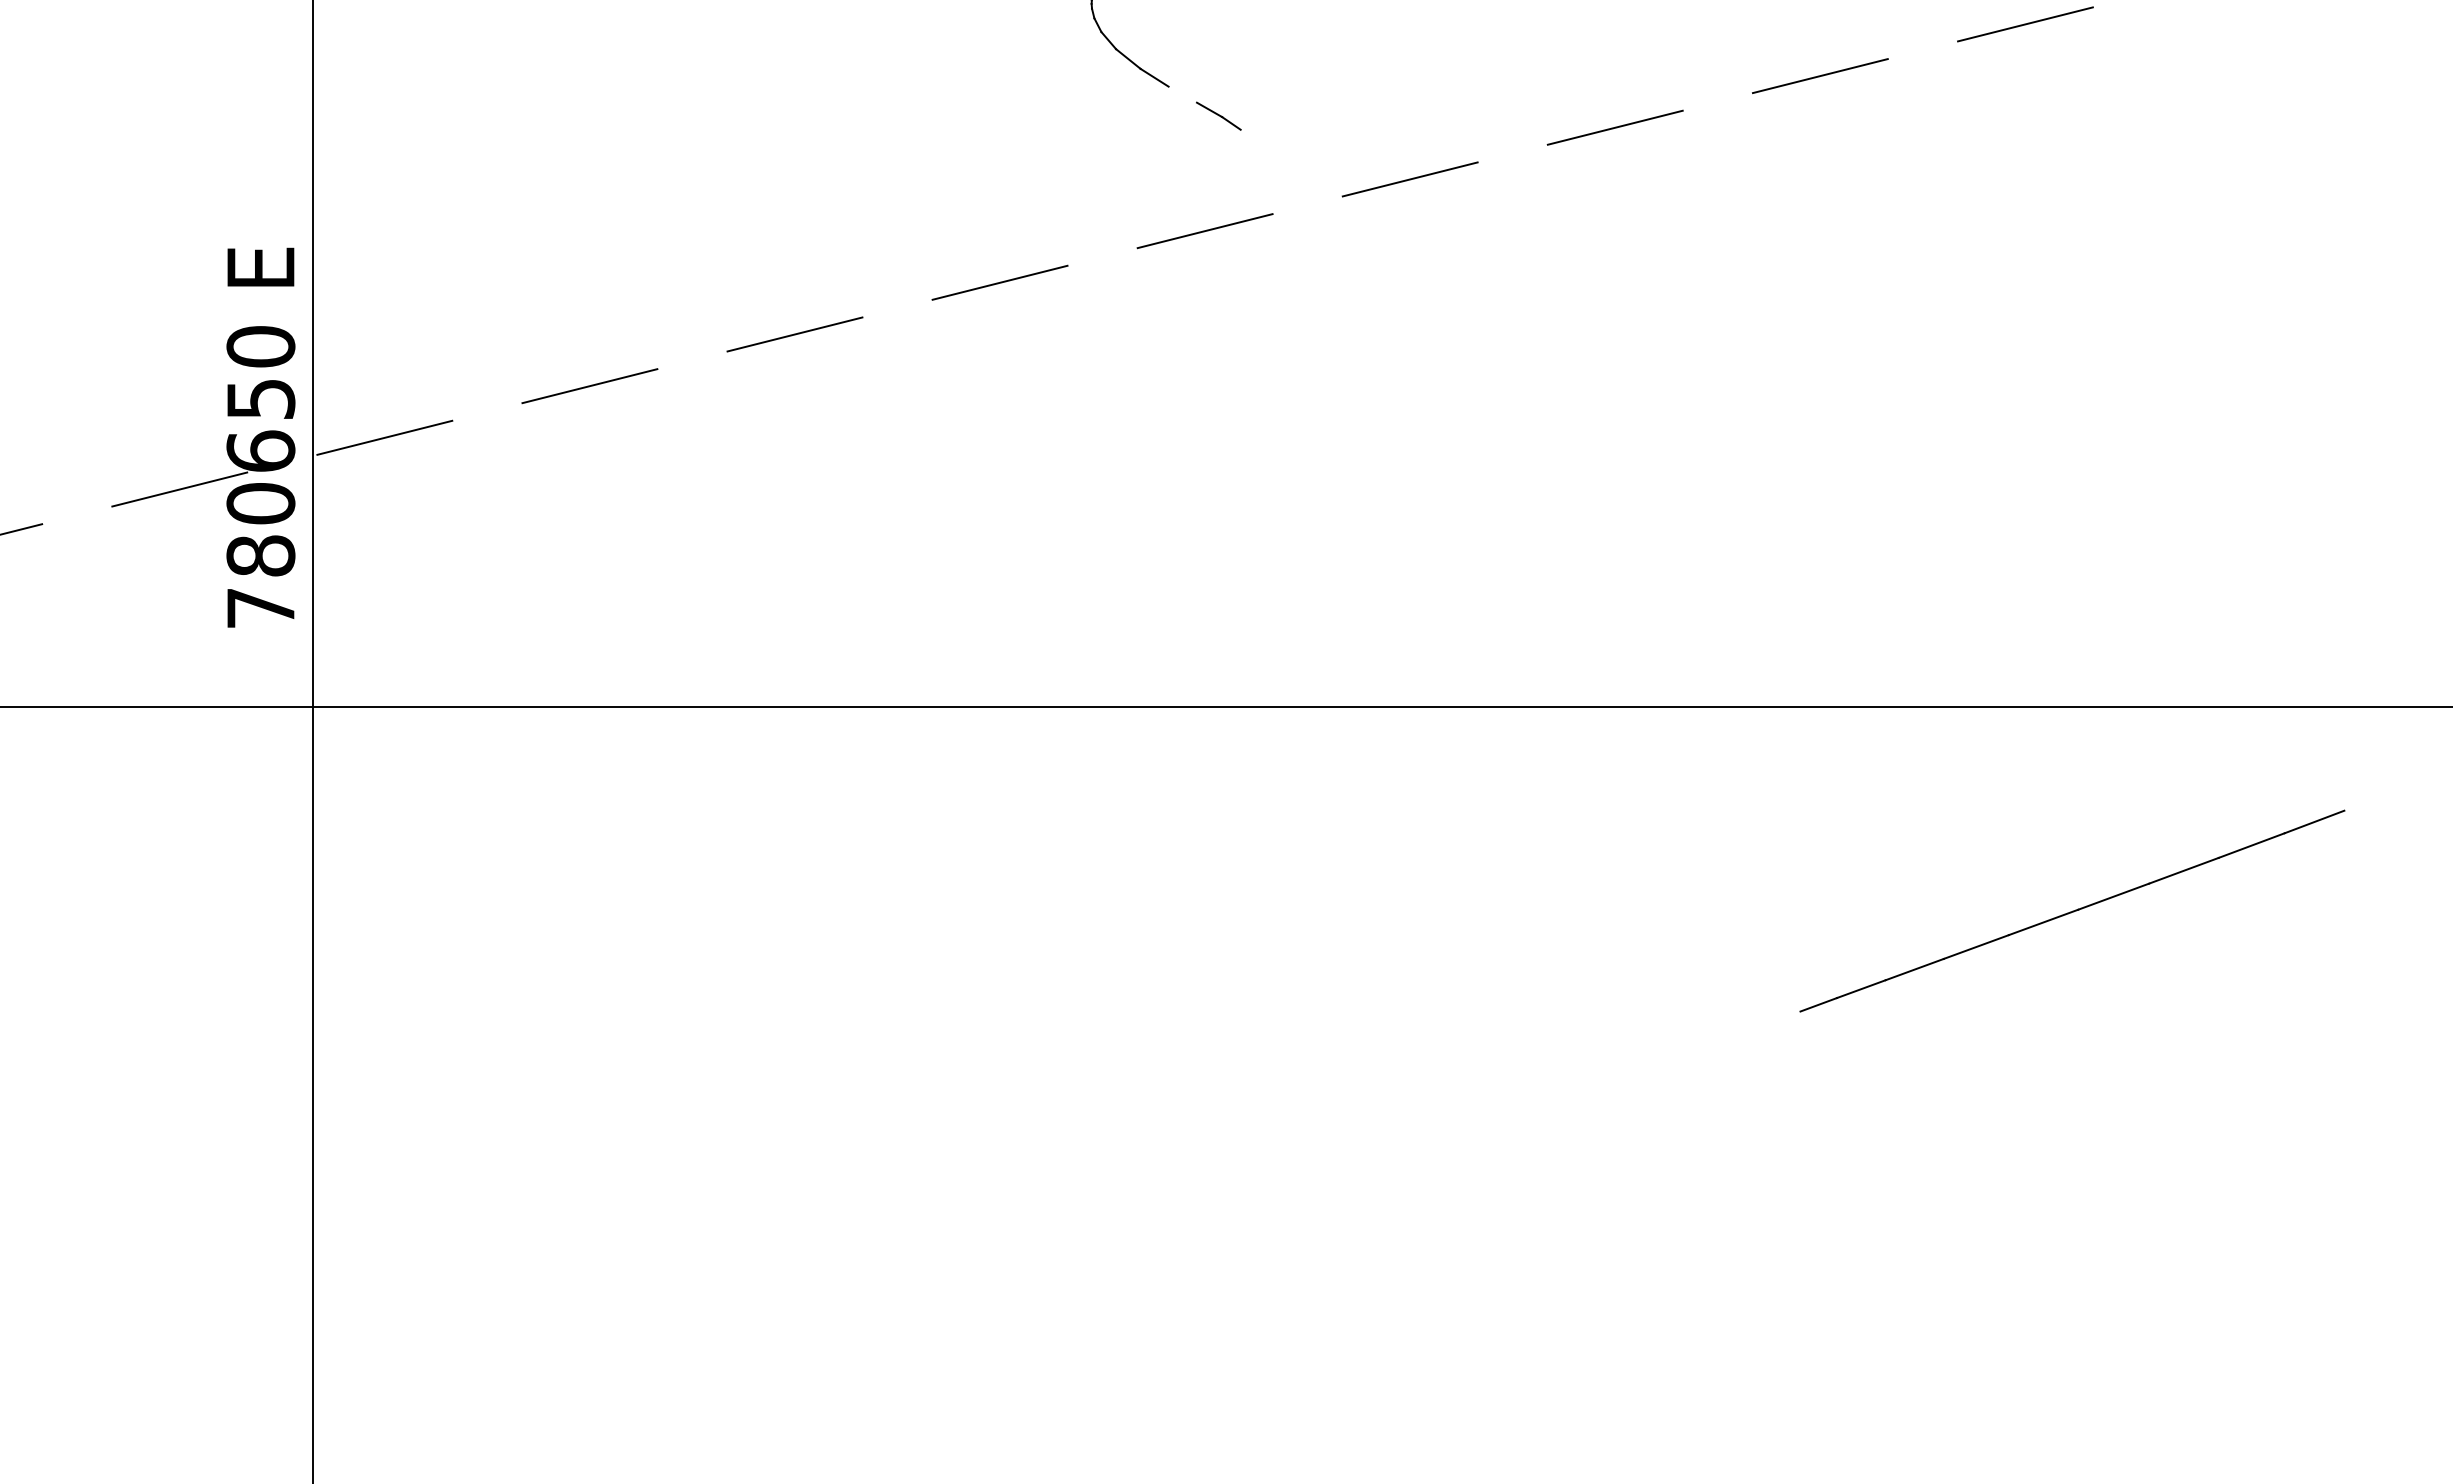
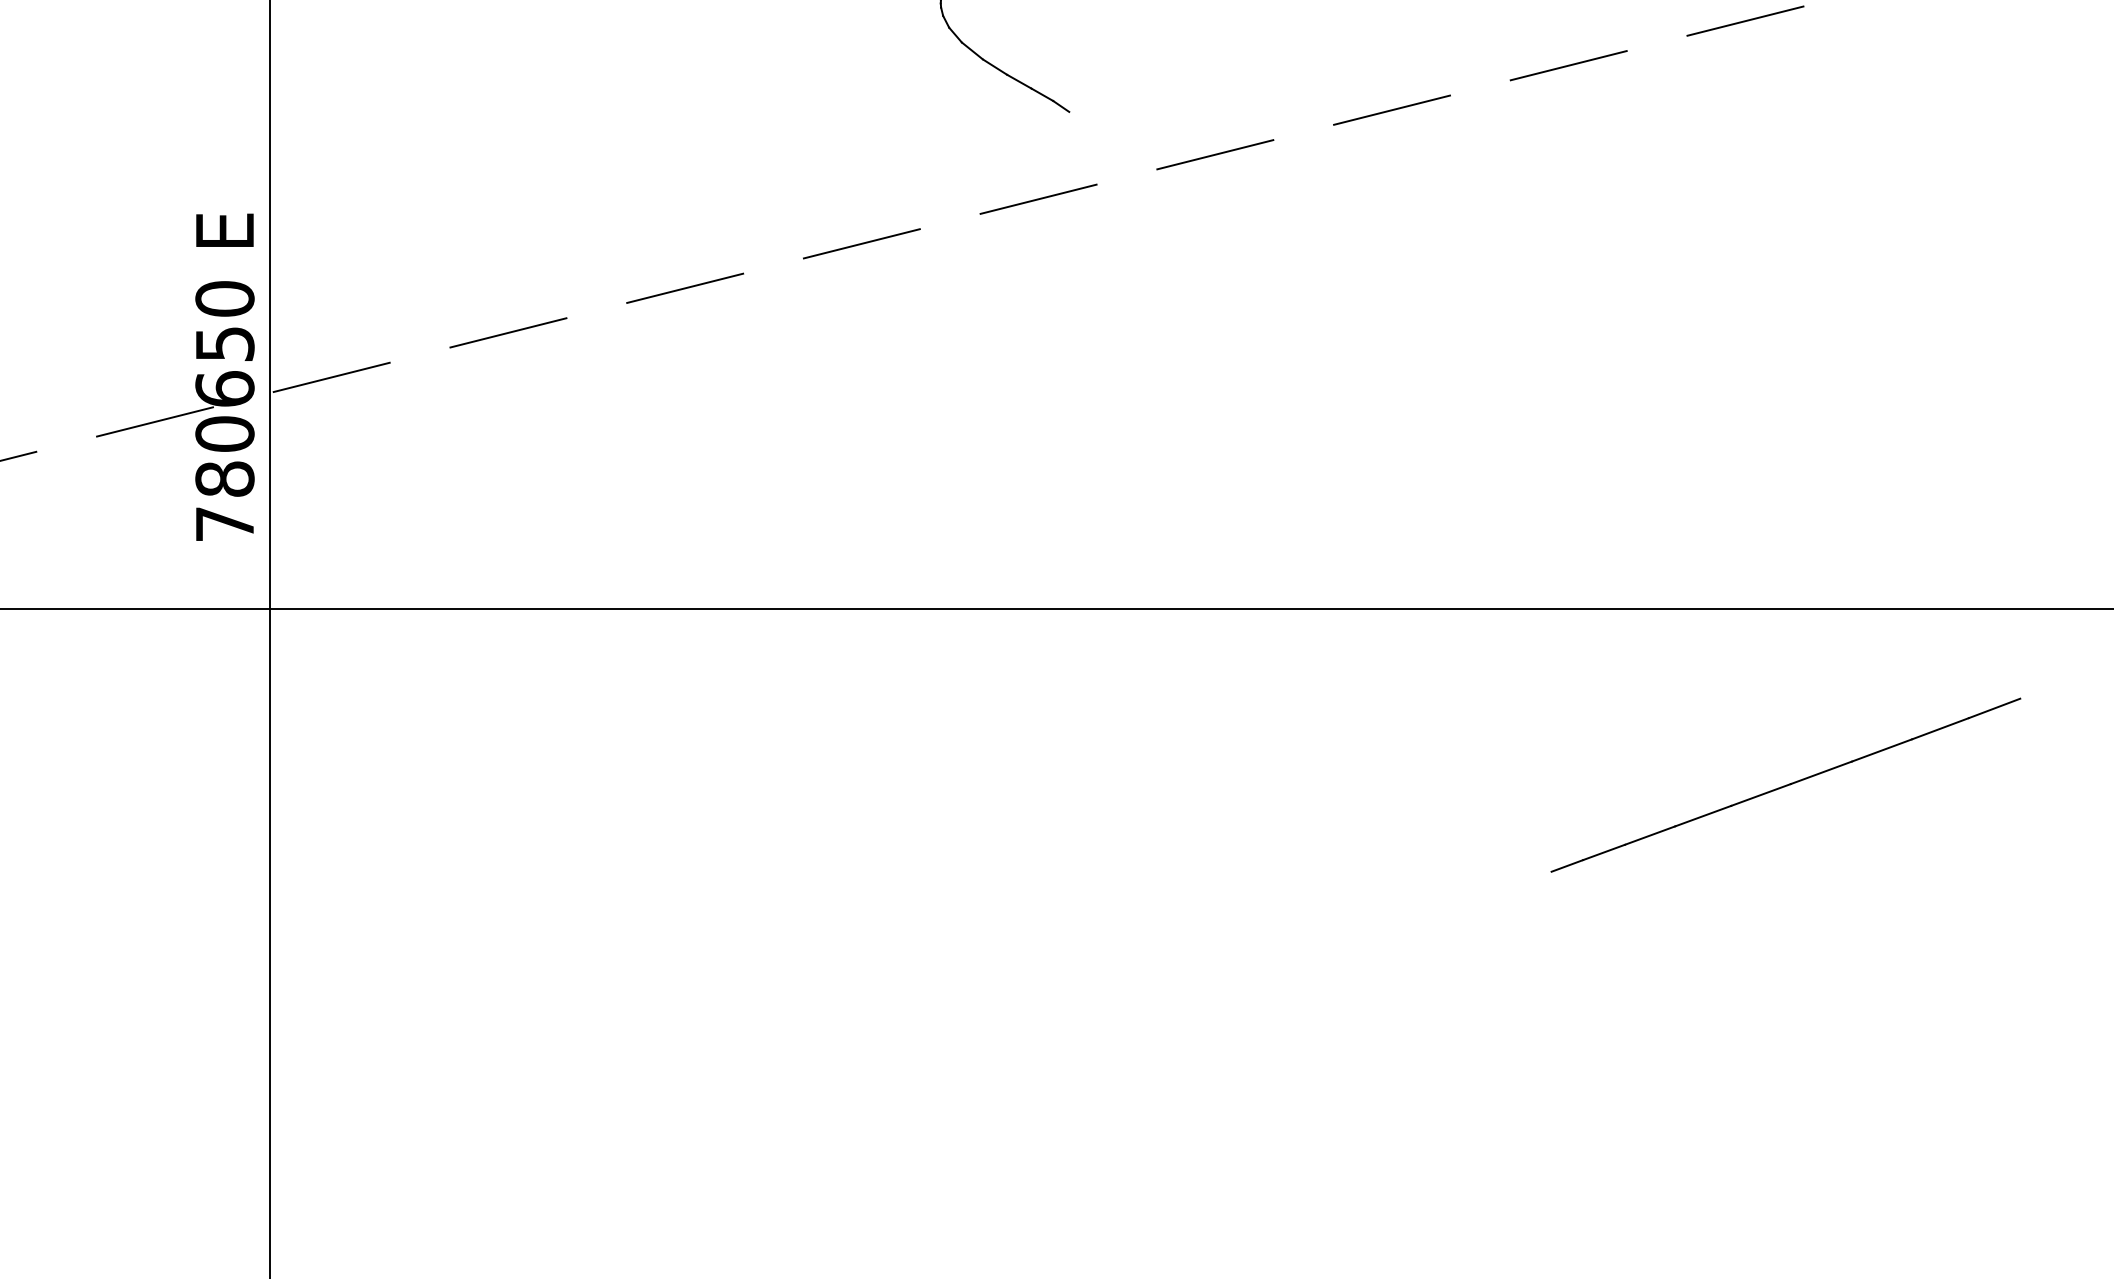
line: (1182, 94) -> (1019, 81), added

